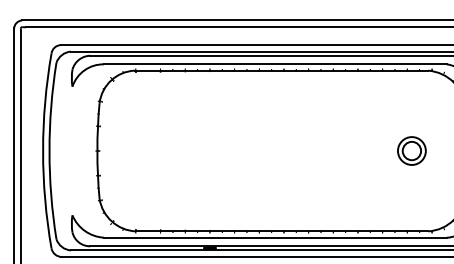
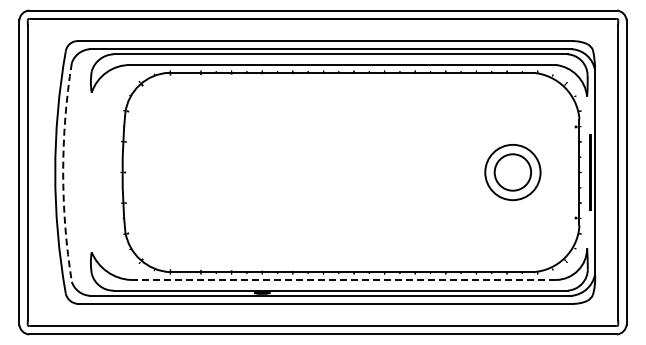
arc: (49, 151) -> (63, 172), solid -> dashed
part: (411, 151) -> (512, 172), size x1.6
line: (275, 237) -> (343, 279), solid -> dashed

